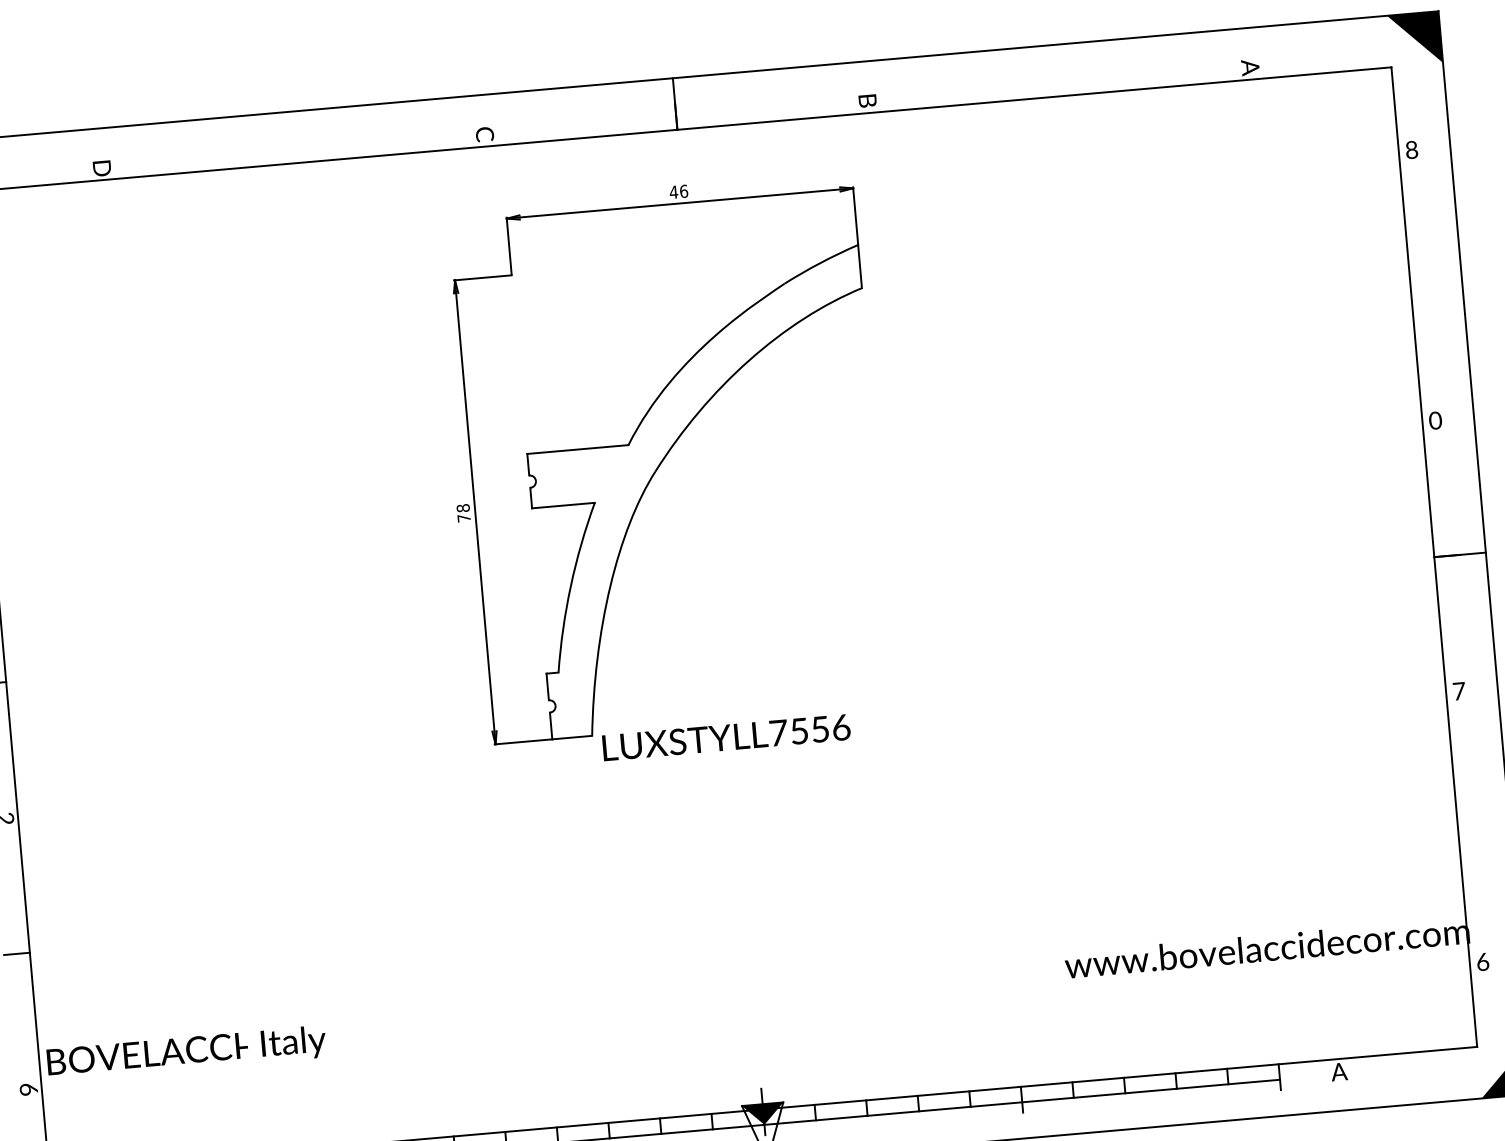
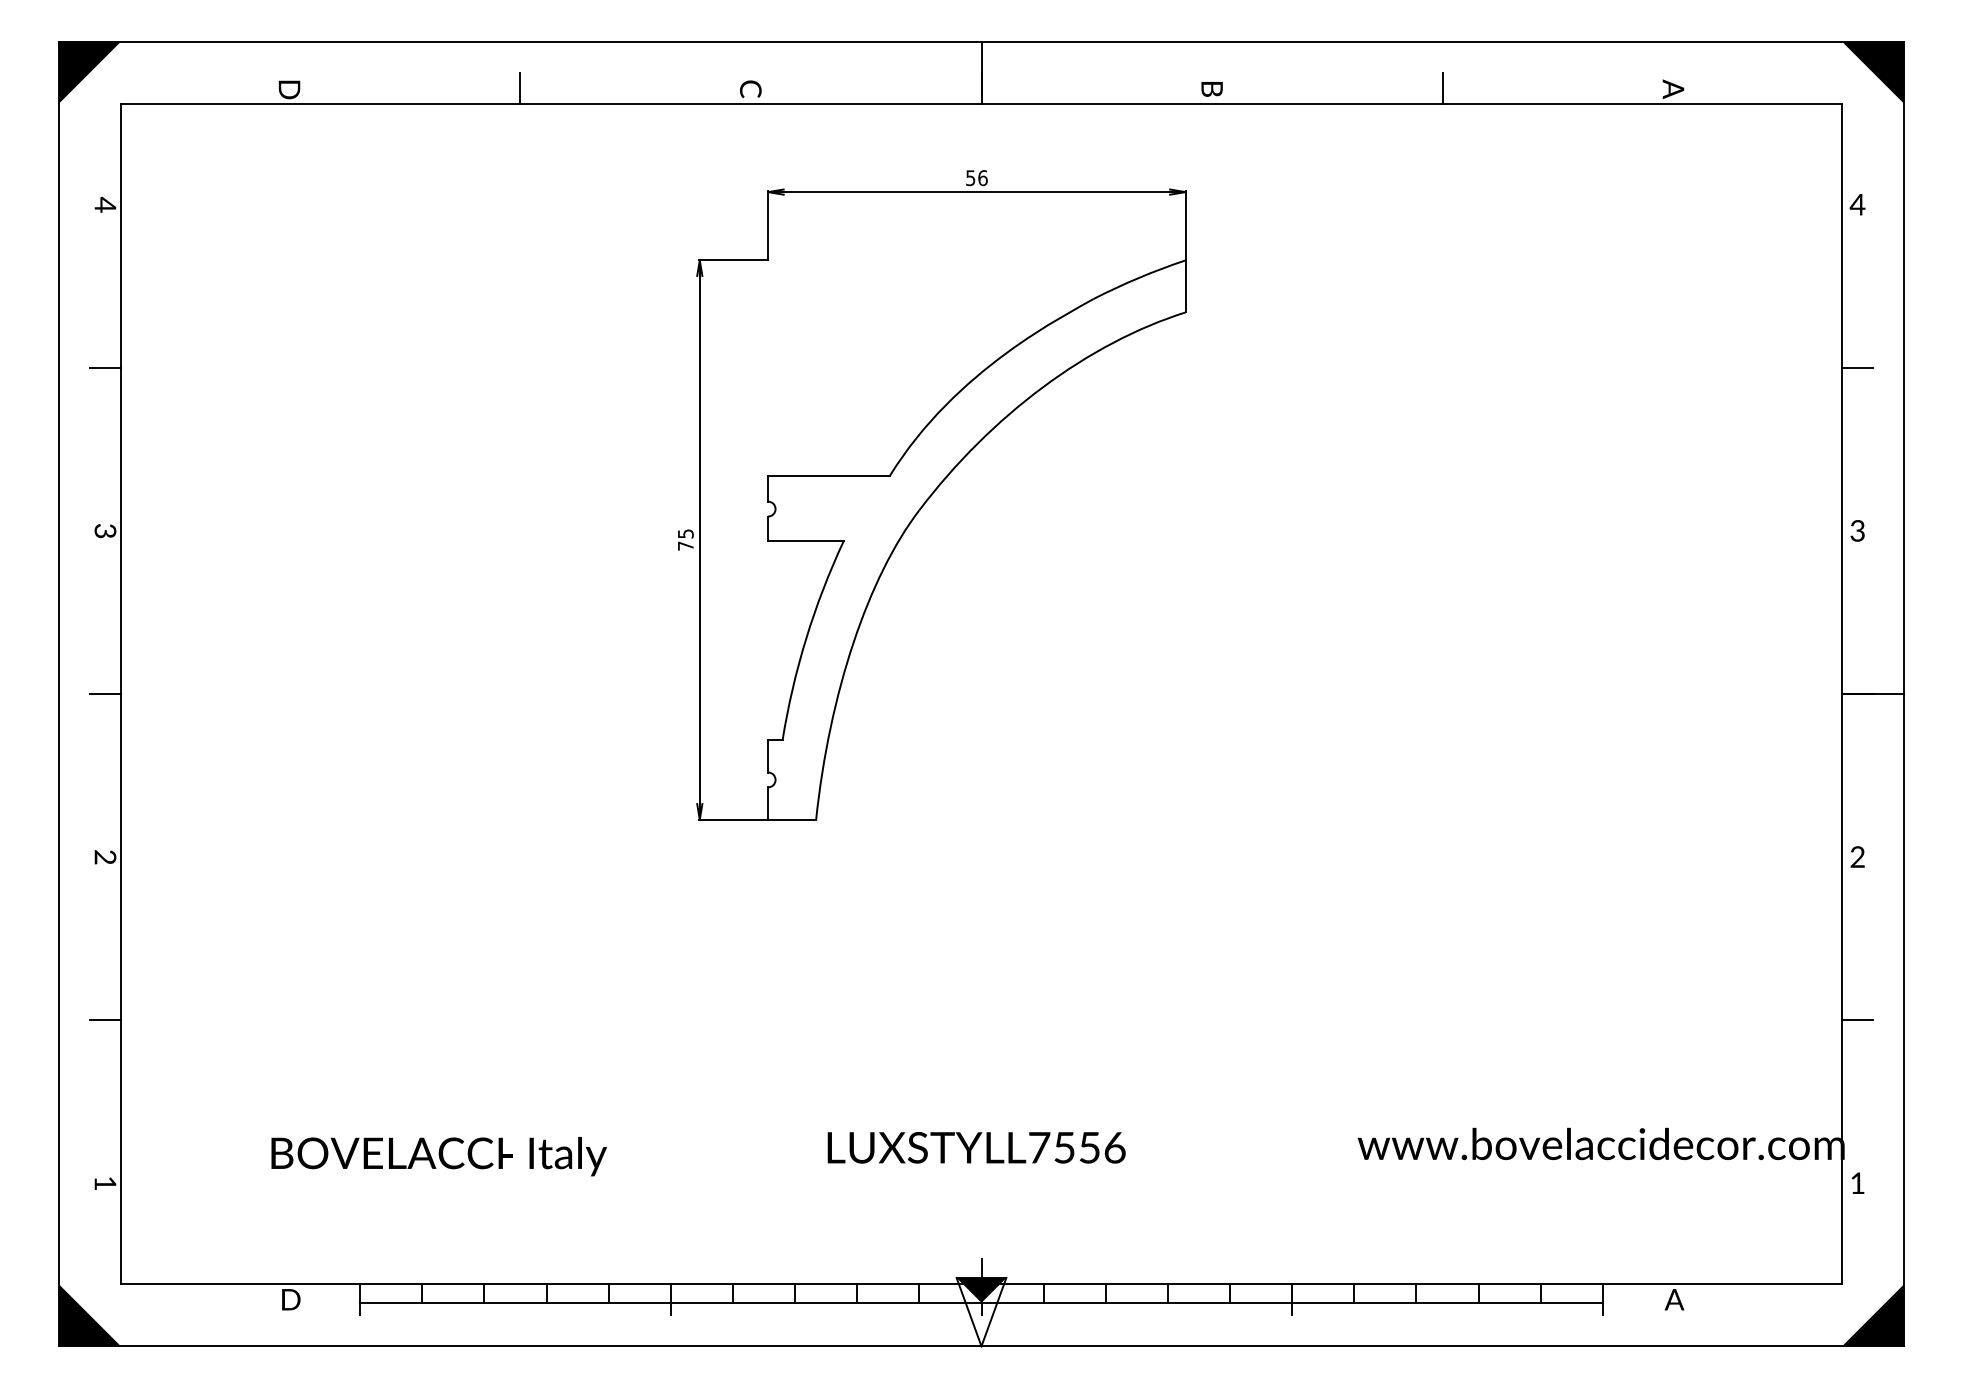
line: (1058, 82) -> (1442, 87), added
line: (293, 149) -> (520, 87), added
text: (1411, 149) -> (1857, 204), 8 -> 4
text: (673, 192) -> (970, 178), 46 -> 56
line: (1423, 285) -> (1857, 367), added
text: (1435, 420) -> (1857, 530), 0 -> 3
text: (462, 507) -> (685, 533), 78 -> 75
text: (1458, 690) -> (1857, 856), 7 -> 2
text: (726, 737) -> (976, 1147), moved
line: (1470, 826) -> (1857, 1020), added
text: (1482, 962) -> (1857, 1183), 6 -> 1
text: (186, 1053) -> (438, 1156), moved
text: (28, 1089) -> (105, 1183), 6 -> 1

